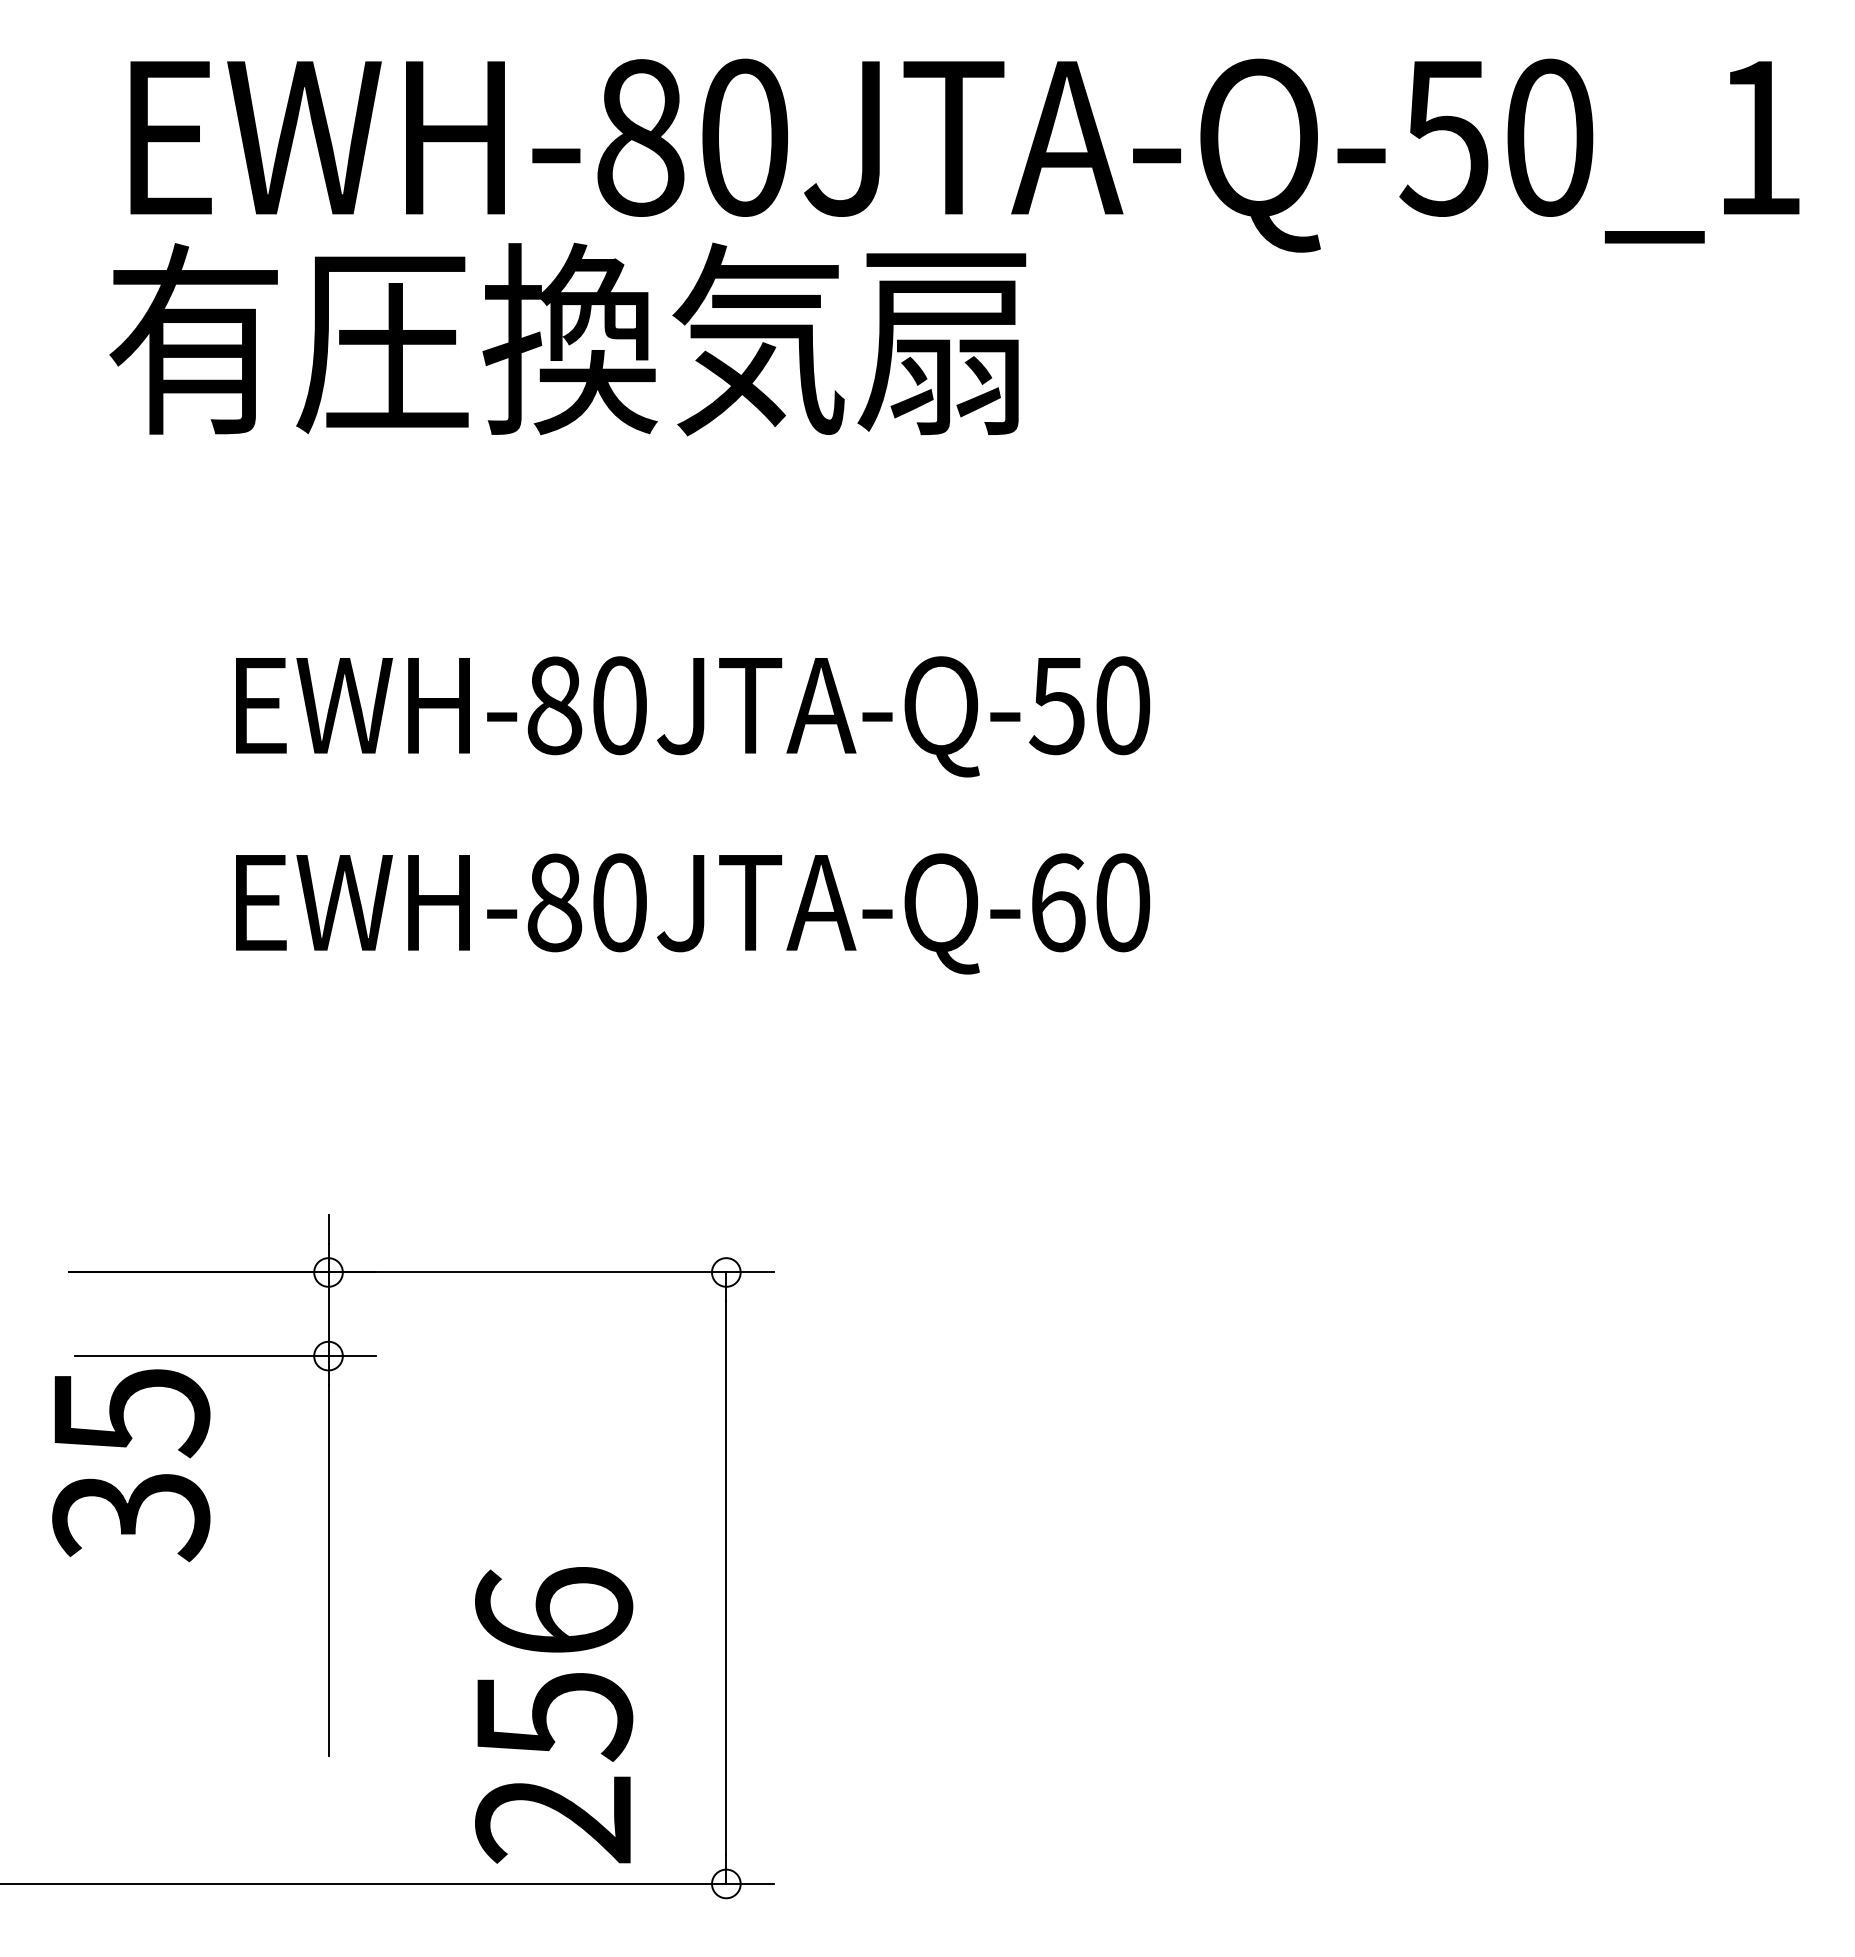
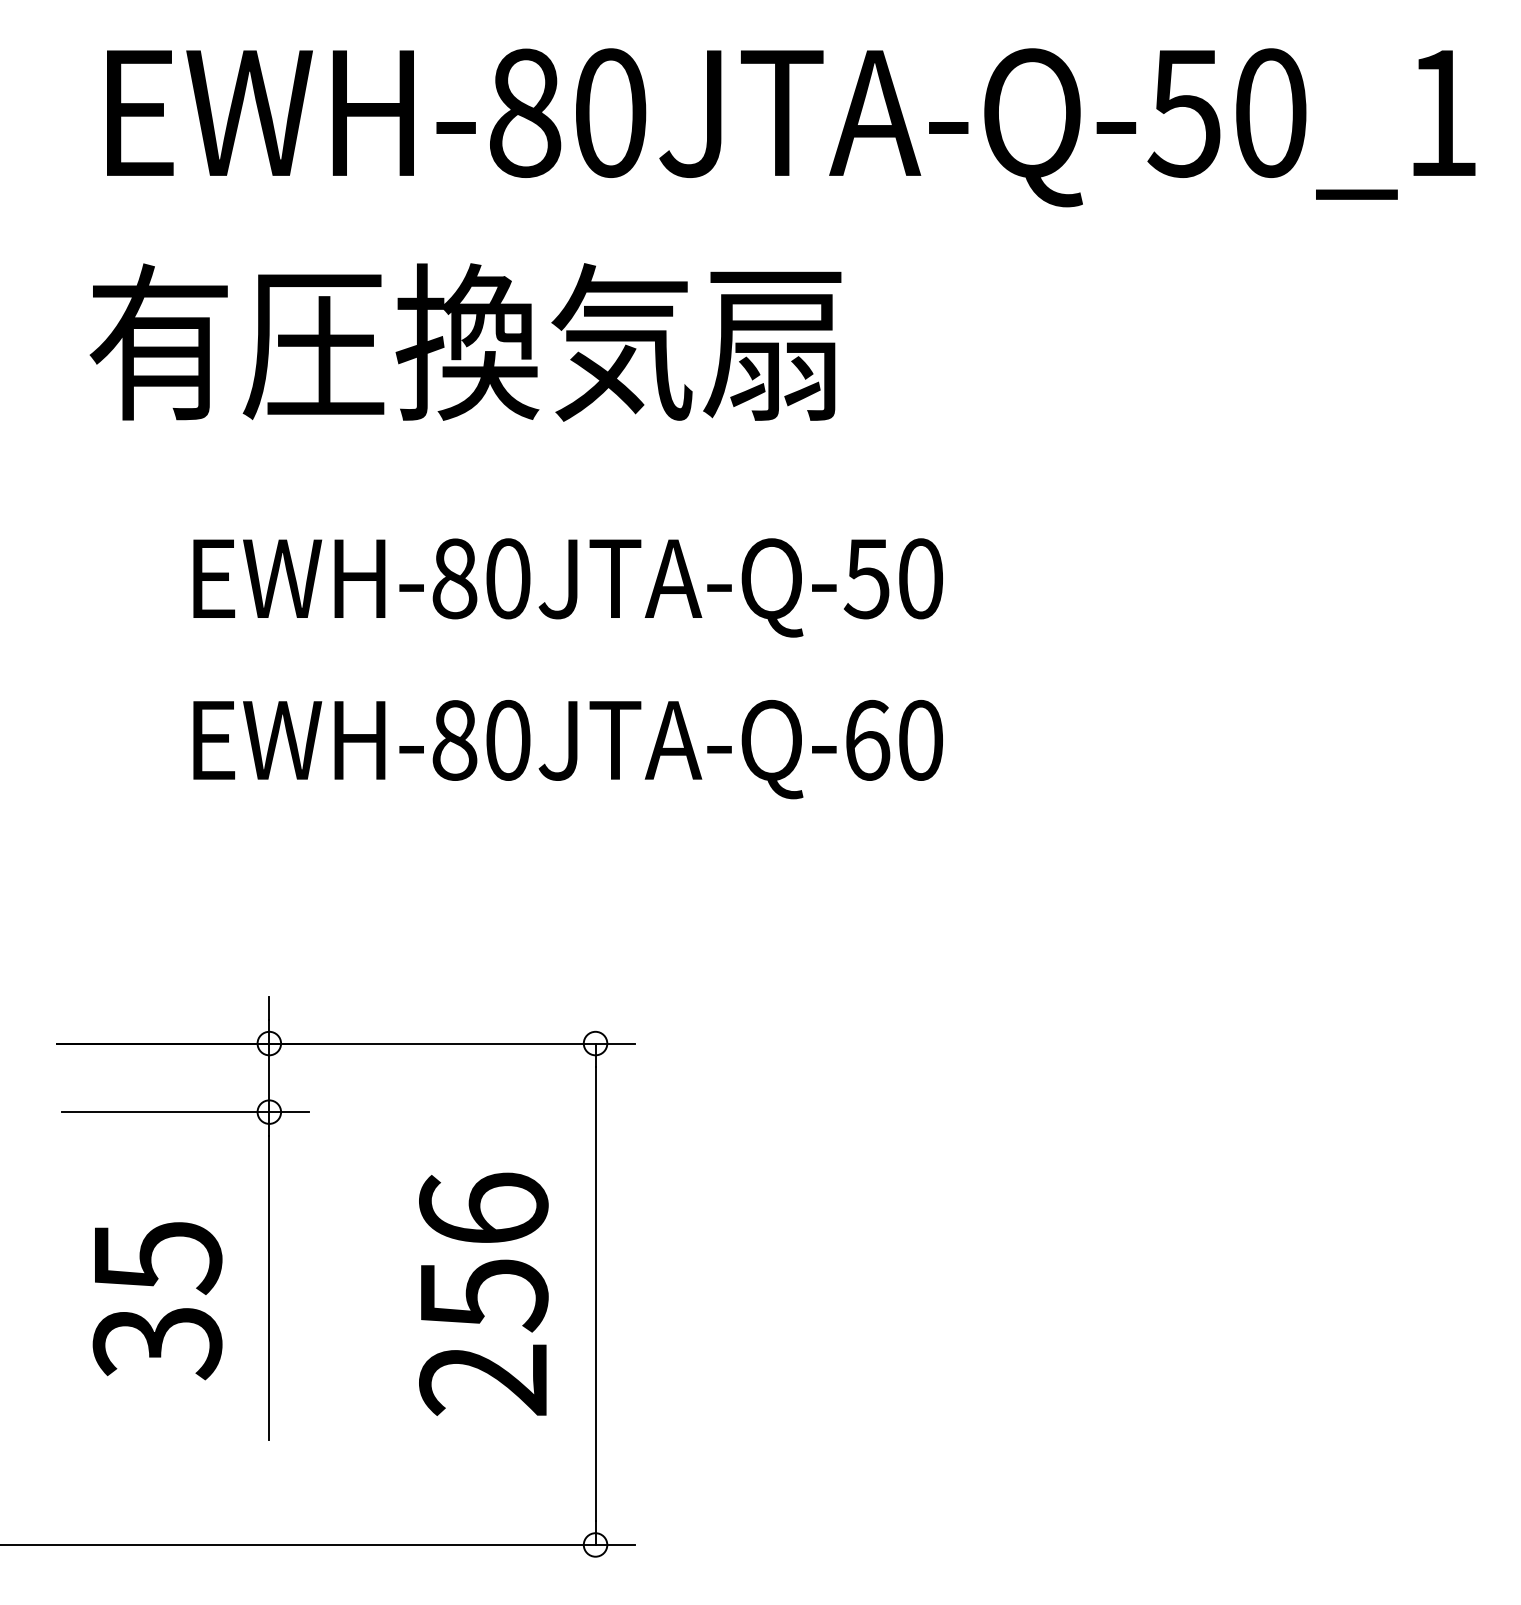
text: (567, 339) -> (465, 342), moved
text: (131, 1465) -> (157, 1301), moved
text: (554, 1715) -> (484, 1294), moved

